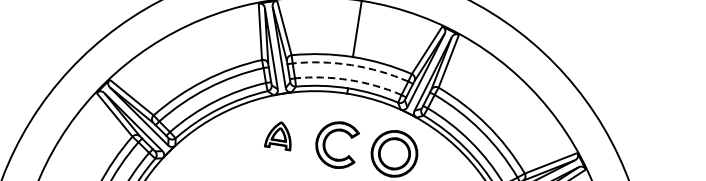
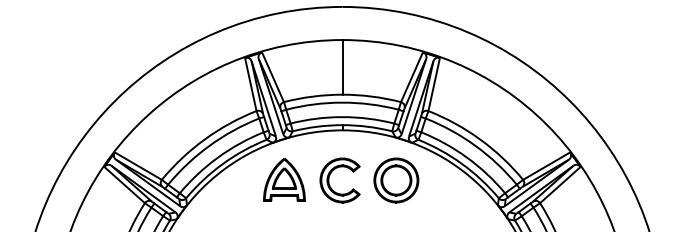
arc: (351, 65) -> (342, 102), dashed -> solid
arc: (349, 80) -> (342, 117), dashed -> solid
part: (279, 134) -> (284, 179), size x1.67

